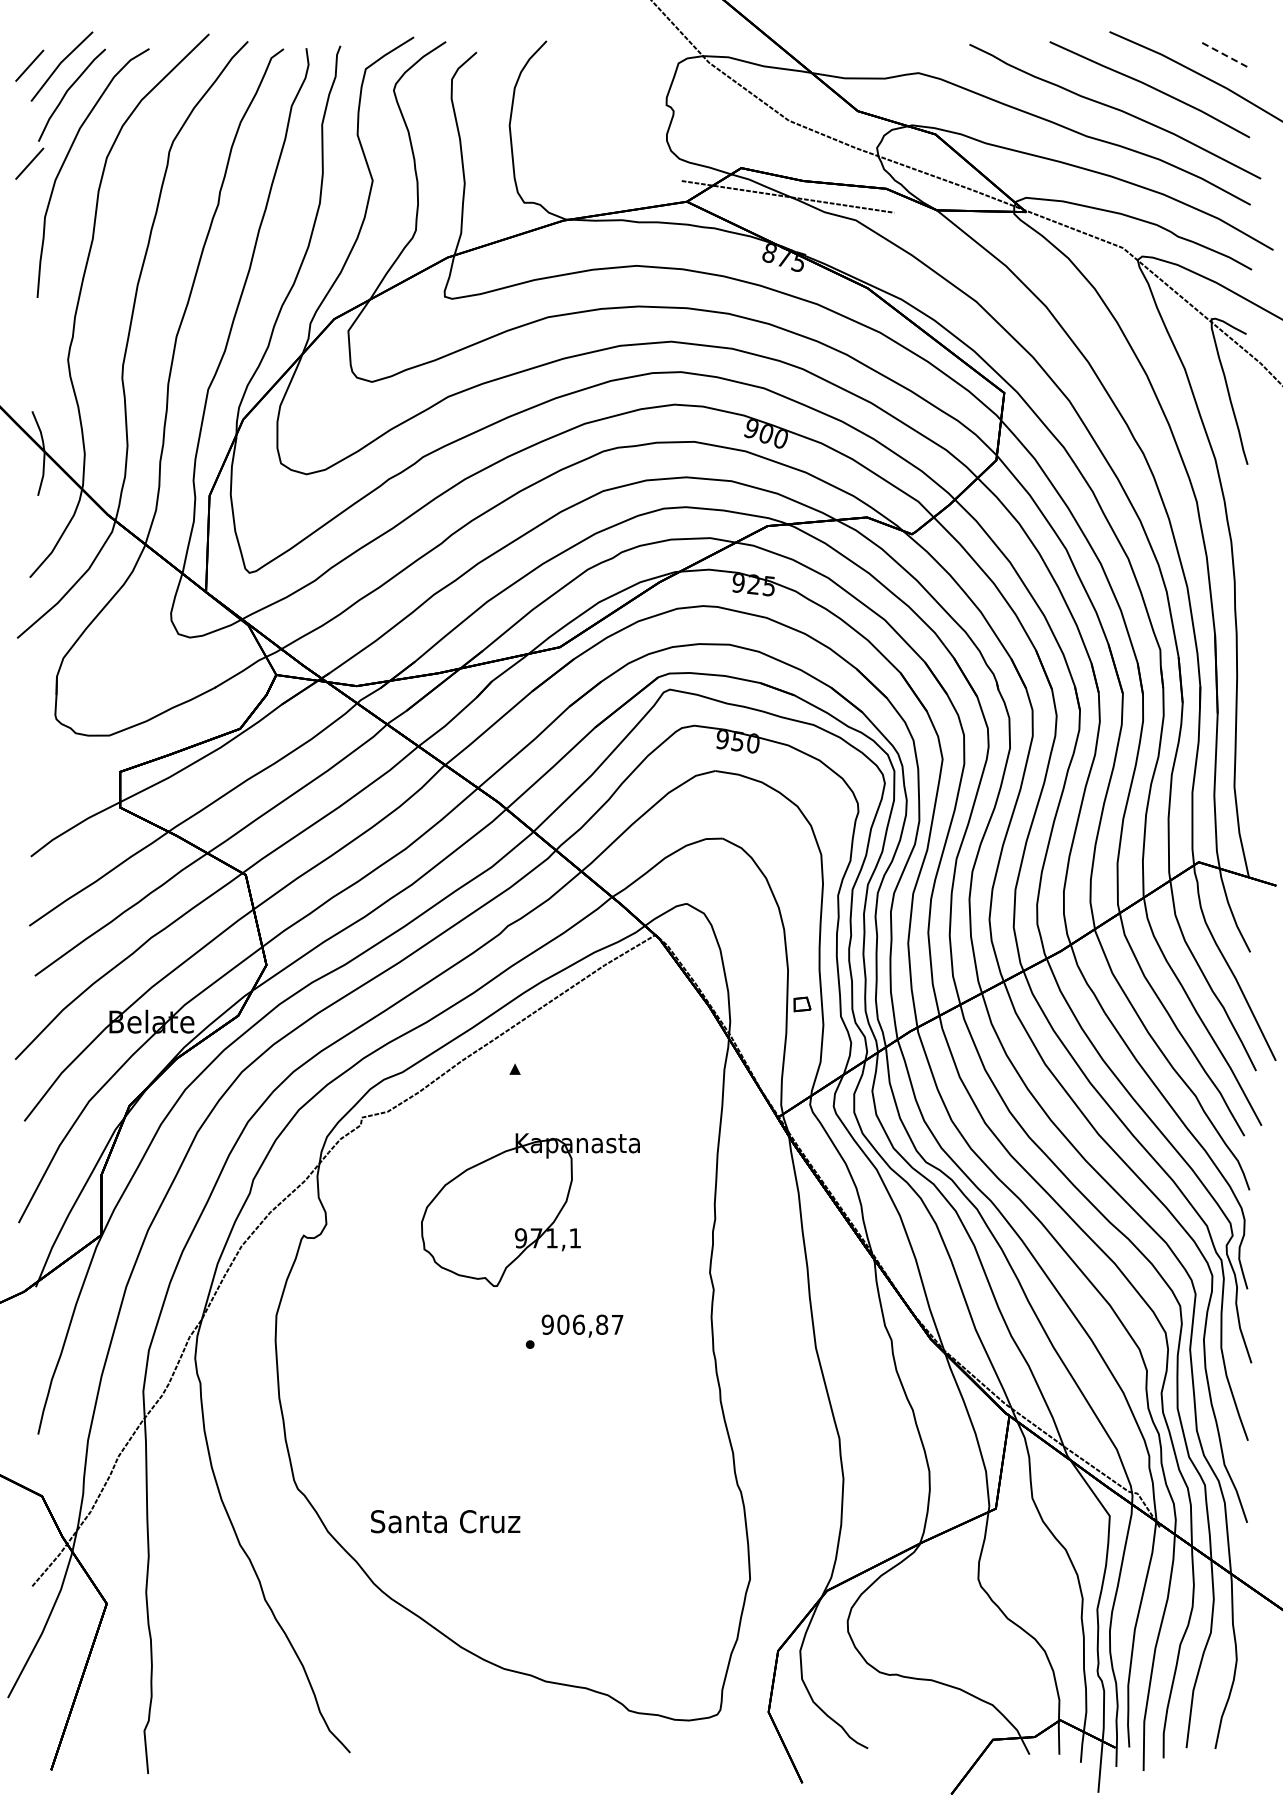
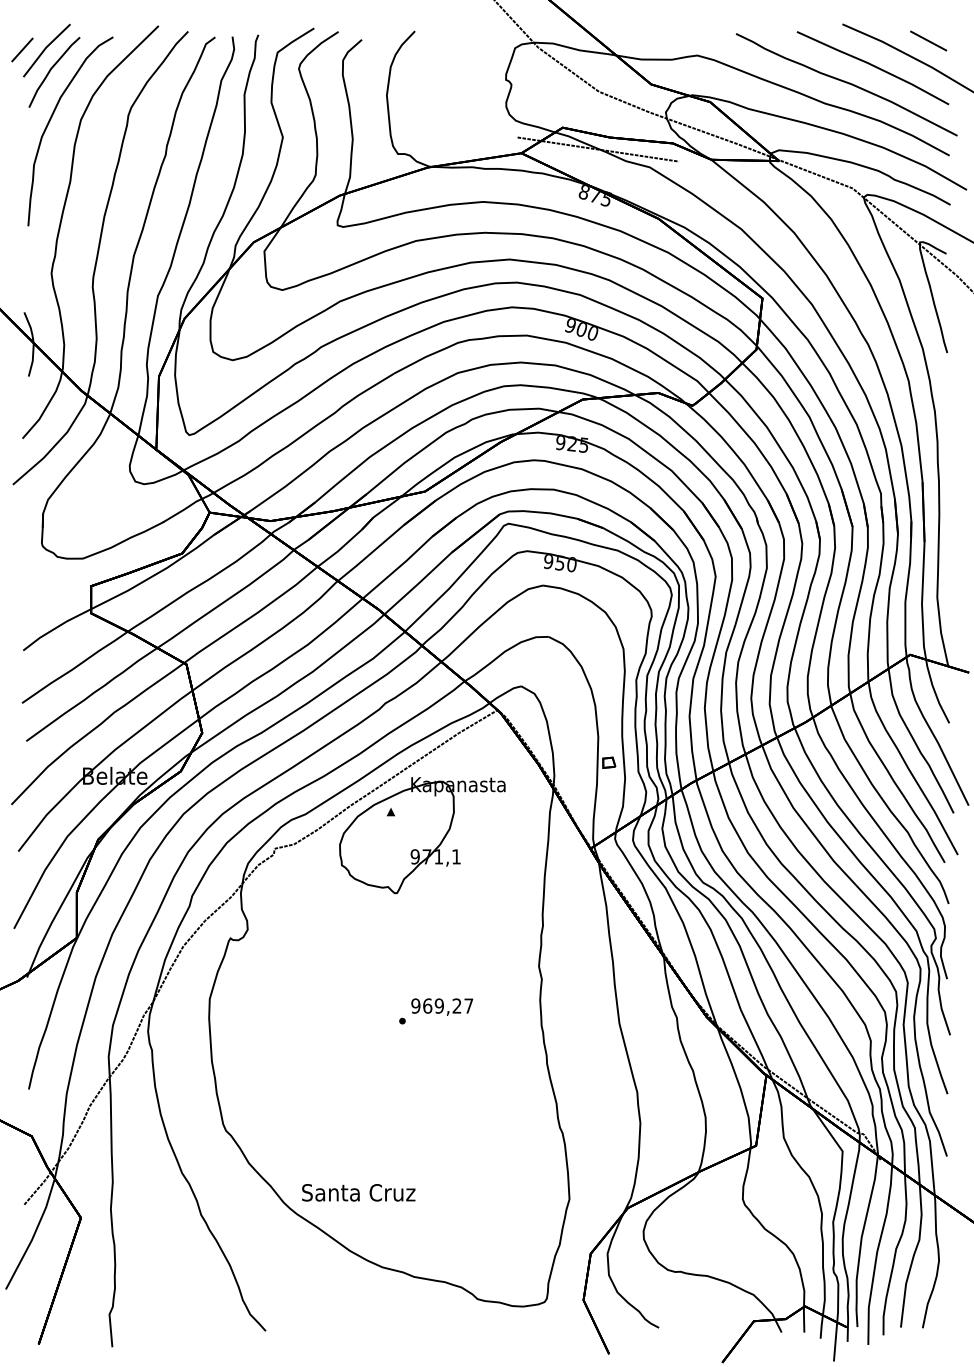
line: (1222, 53) -> (928, 40), dashed -> solid
line: (29, 163) -> (22, 124), removed
part: (530, 1209) -> (422, 835), moved
text: (582, 1324) -> (442, 1005), 906,87 -> 969,27
text: (445, 1521) -> (358, 1192), moved

